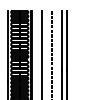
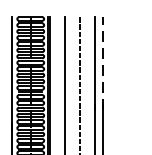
line: (66, 40) -> (103, 62), solid -> dashed

